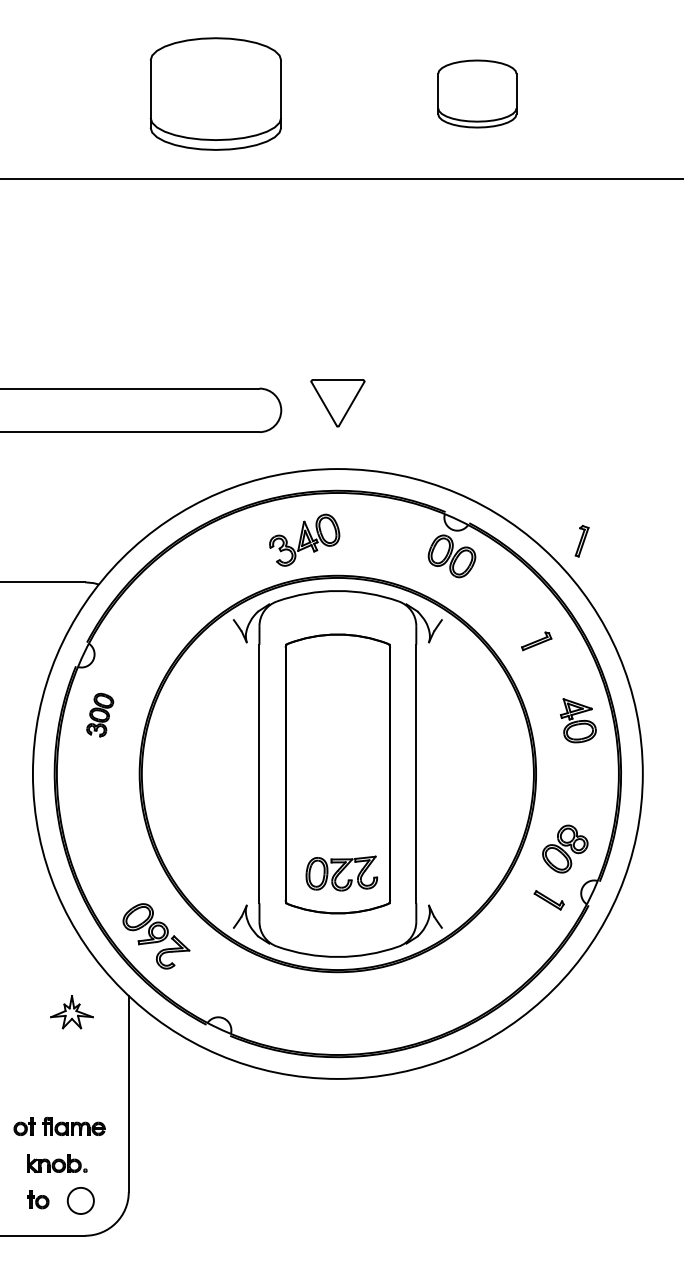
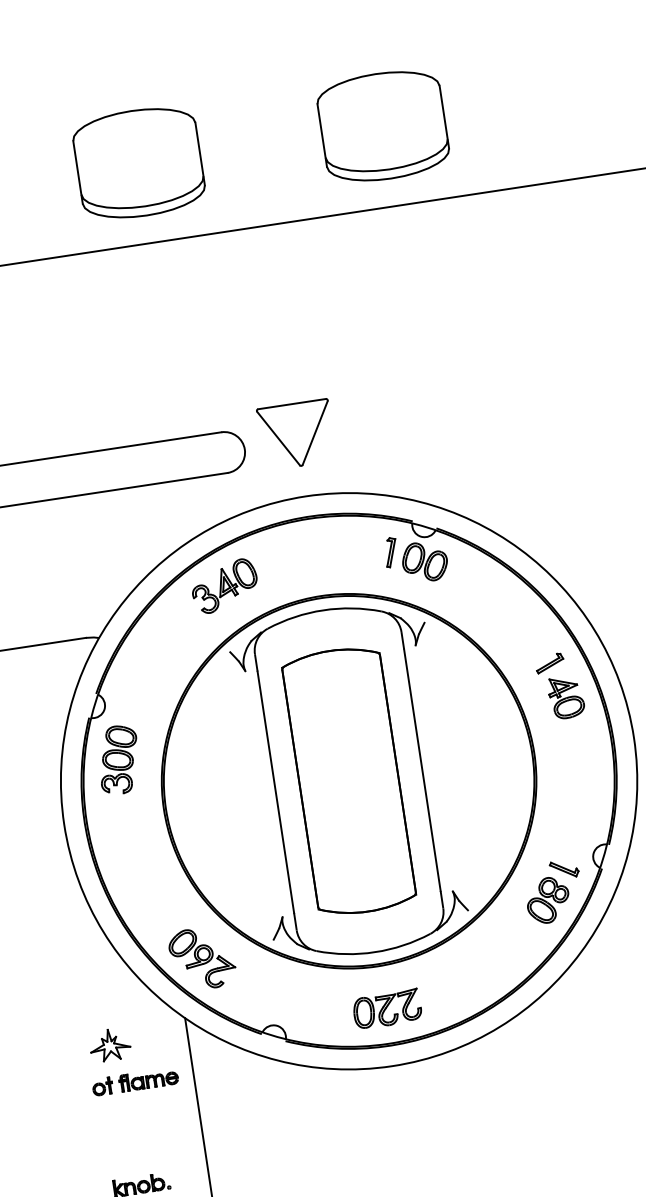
part: (477, 93) -> (383, 125), size x1.67
part: (337, 403) -> (296, 435), size x1.43
part: (304, 539) -> (224, 585), moved
part: (581, 540) -> (390, 551), moved
part: (536, 641) -> (549, 663), moved
part: (99, 714) -> (117, 759), size x1.67
part: (565, 848) -> (548, 899), moved
part: (341, 873) -> (387, 1009), moved
part: (71, 1012) -> (109, 1045), moved
part: (59, 1125) -> (135, 1080), moved

